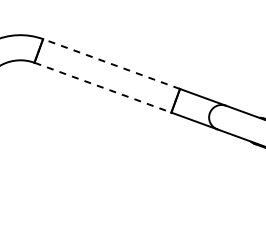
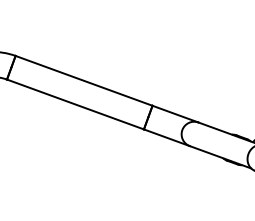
line: (111, 64) -> (84, 81), dashed -> solid
line: (102, 87) -> (75, 104), dashed -> solid

